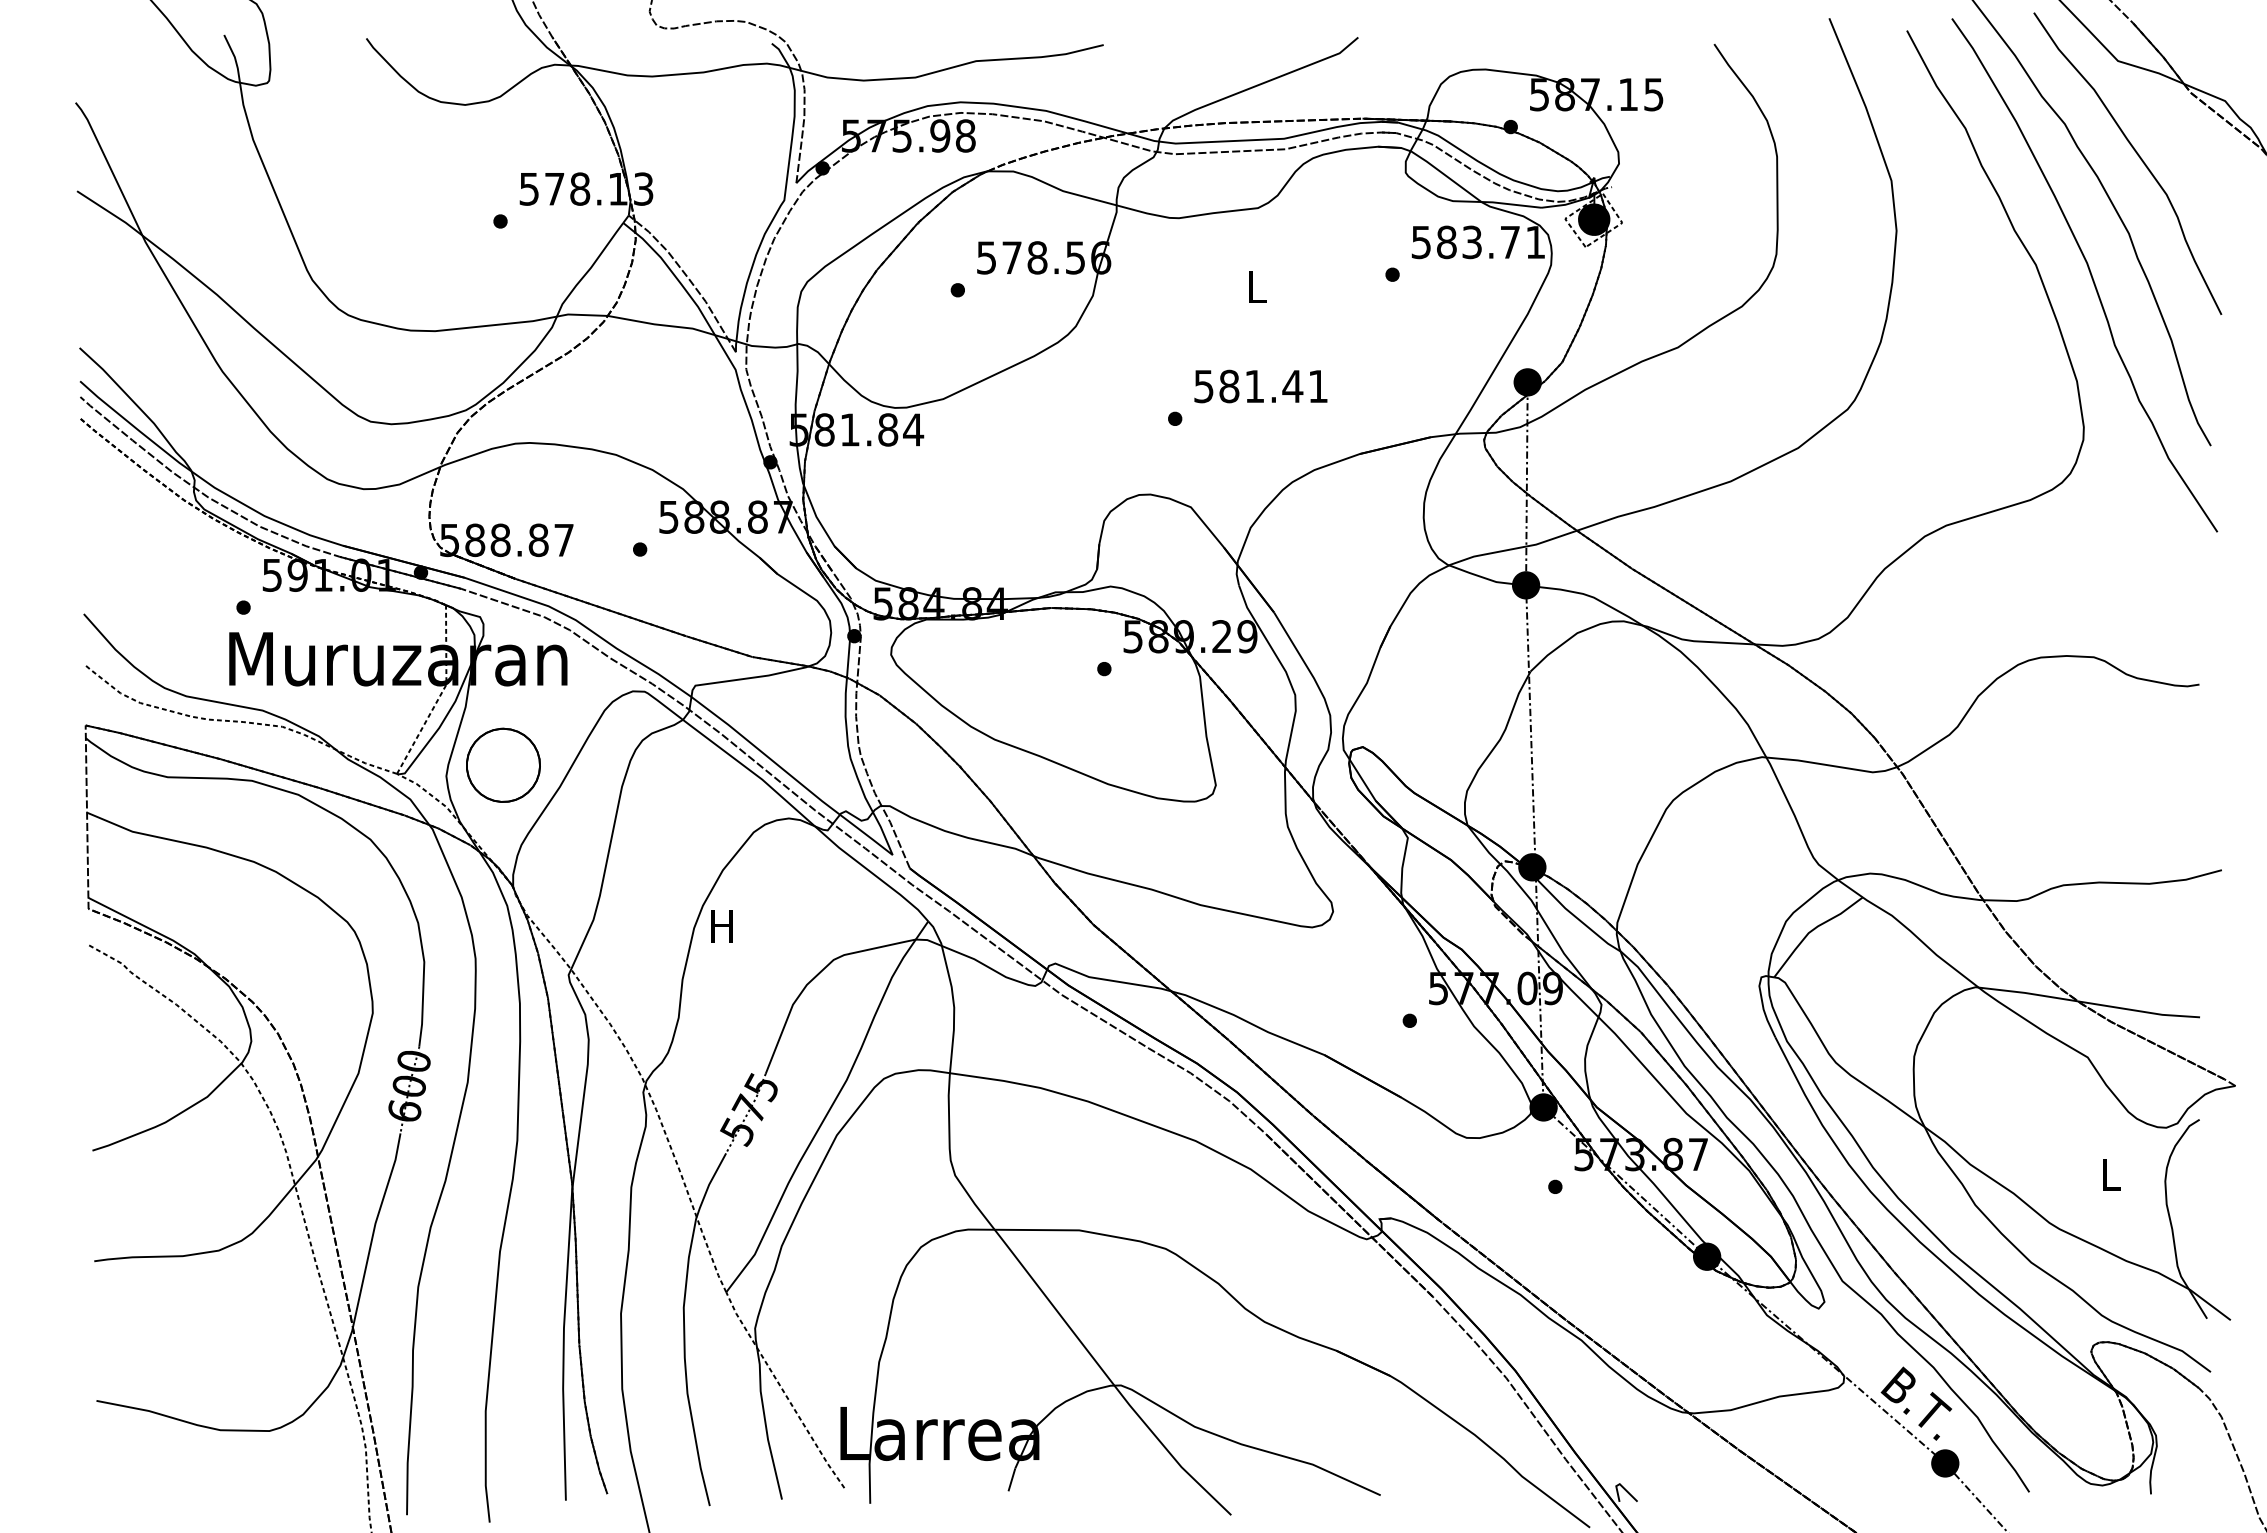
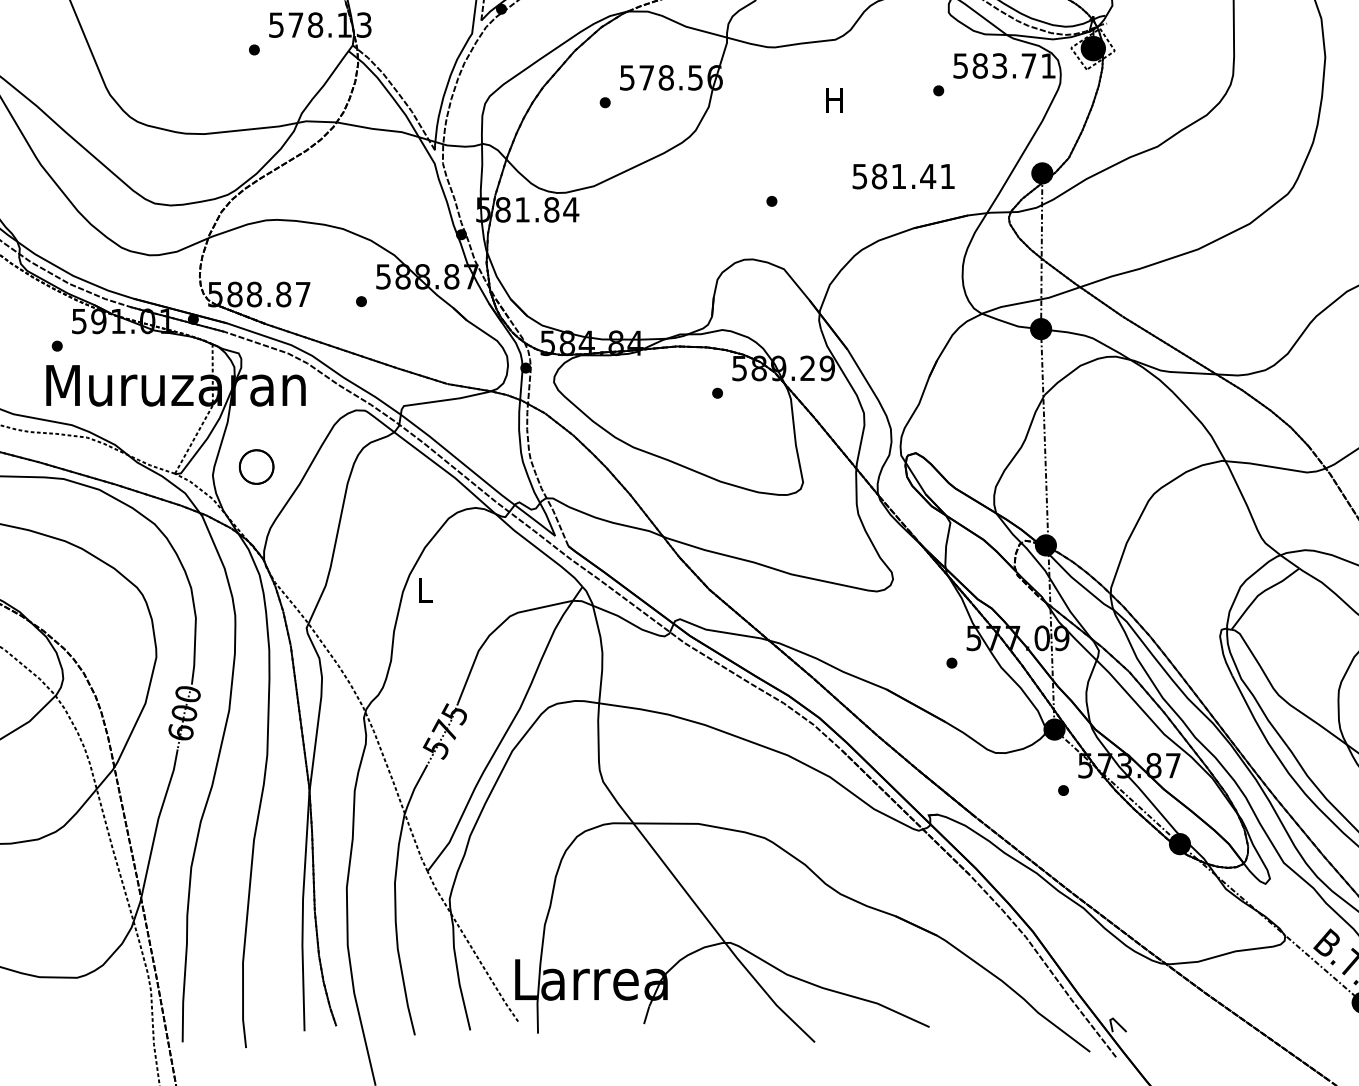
text: (1255, 286) -> (833, 99), L -> H
text: (1260, 386) -> (903, 176), moved
part: (503, 764) -> (256, 466), size x0.6
text: (721, 926) -> (423, 590), H -> L

